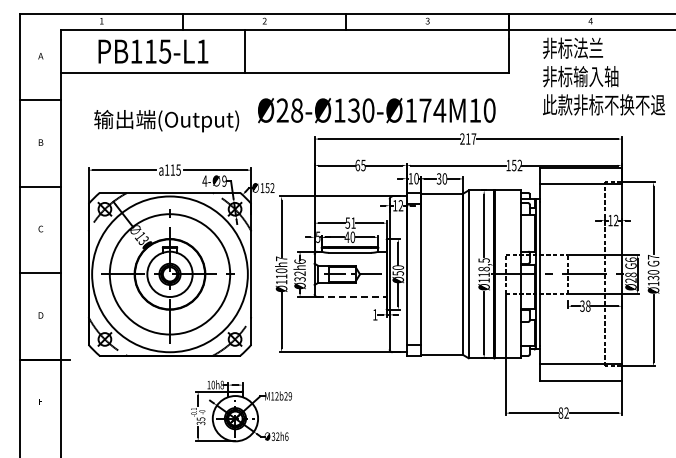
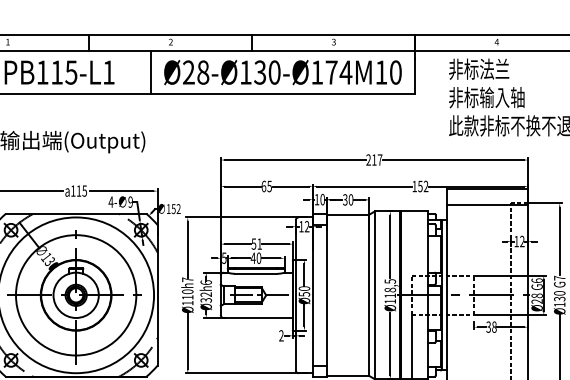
text: (376, 110) -> (282, 72), moved
line: (352, 297) -> (258, 318), dashed -> solid
text: (375, 314) -> (281, 335), 1 -> 2

